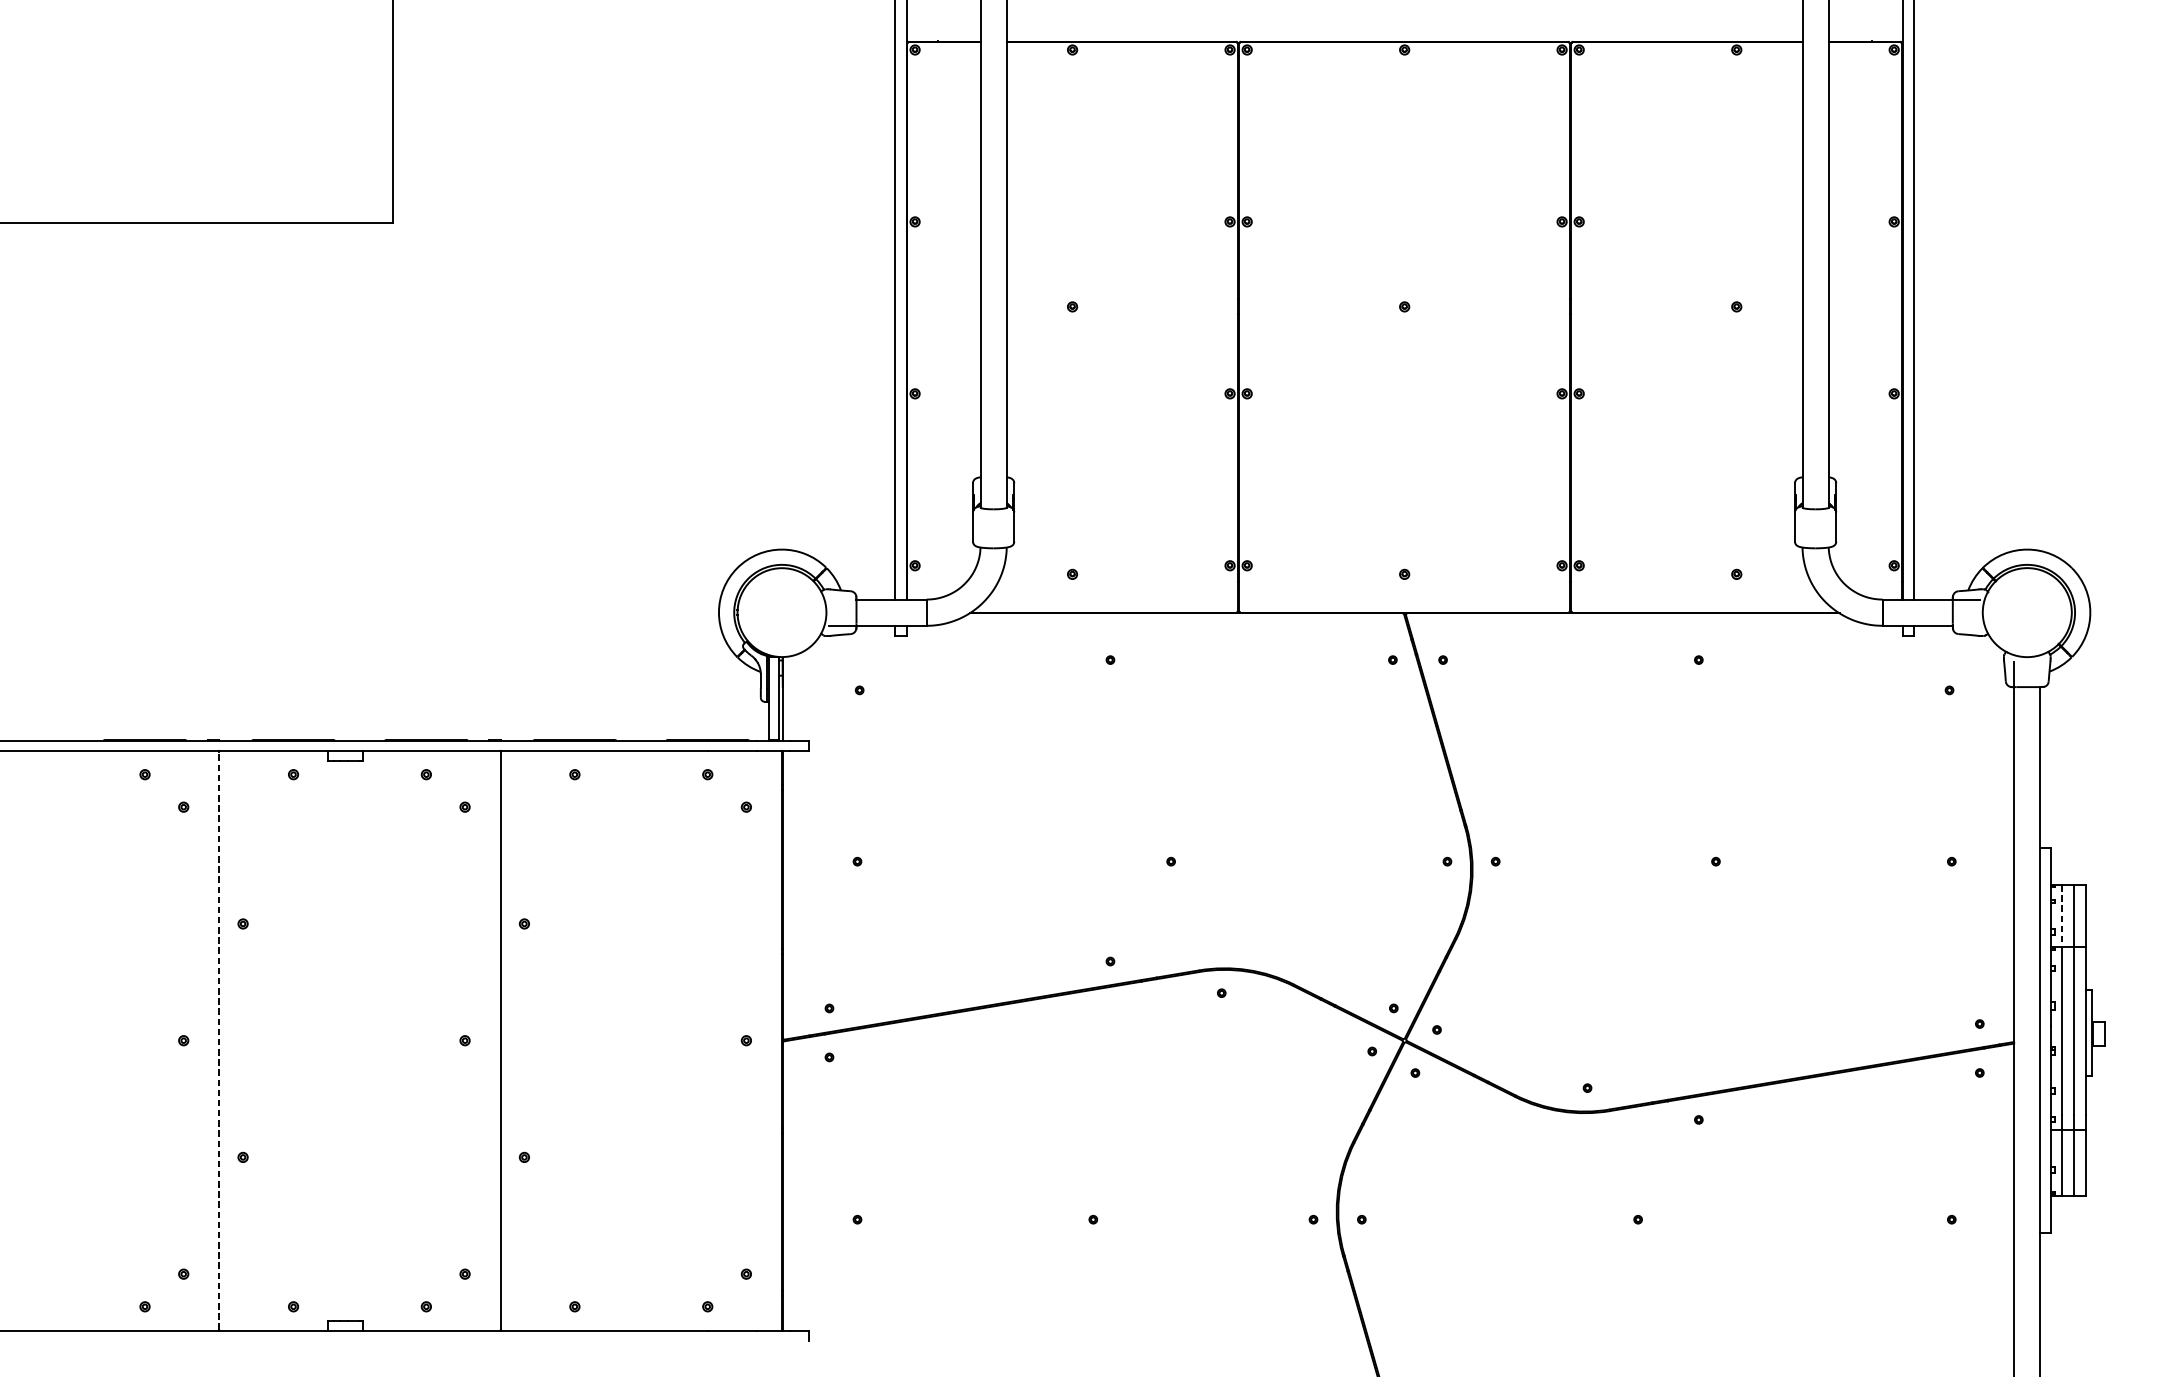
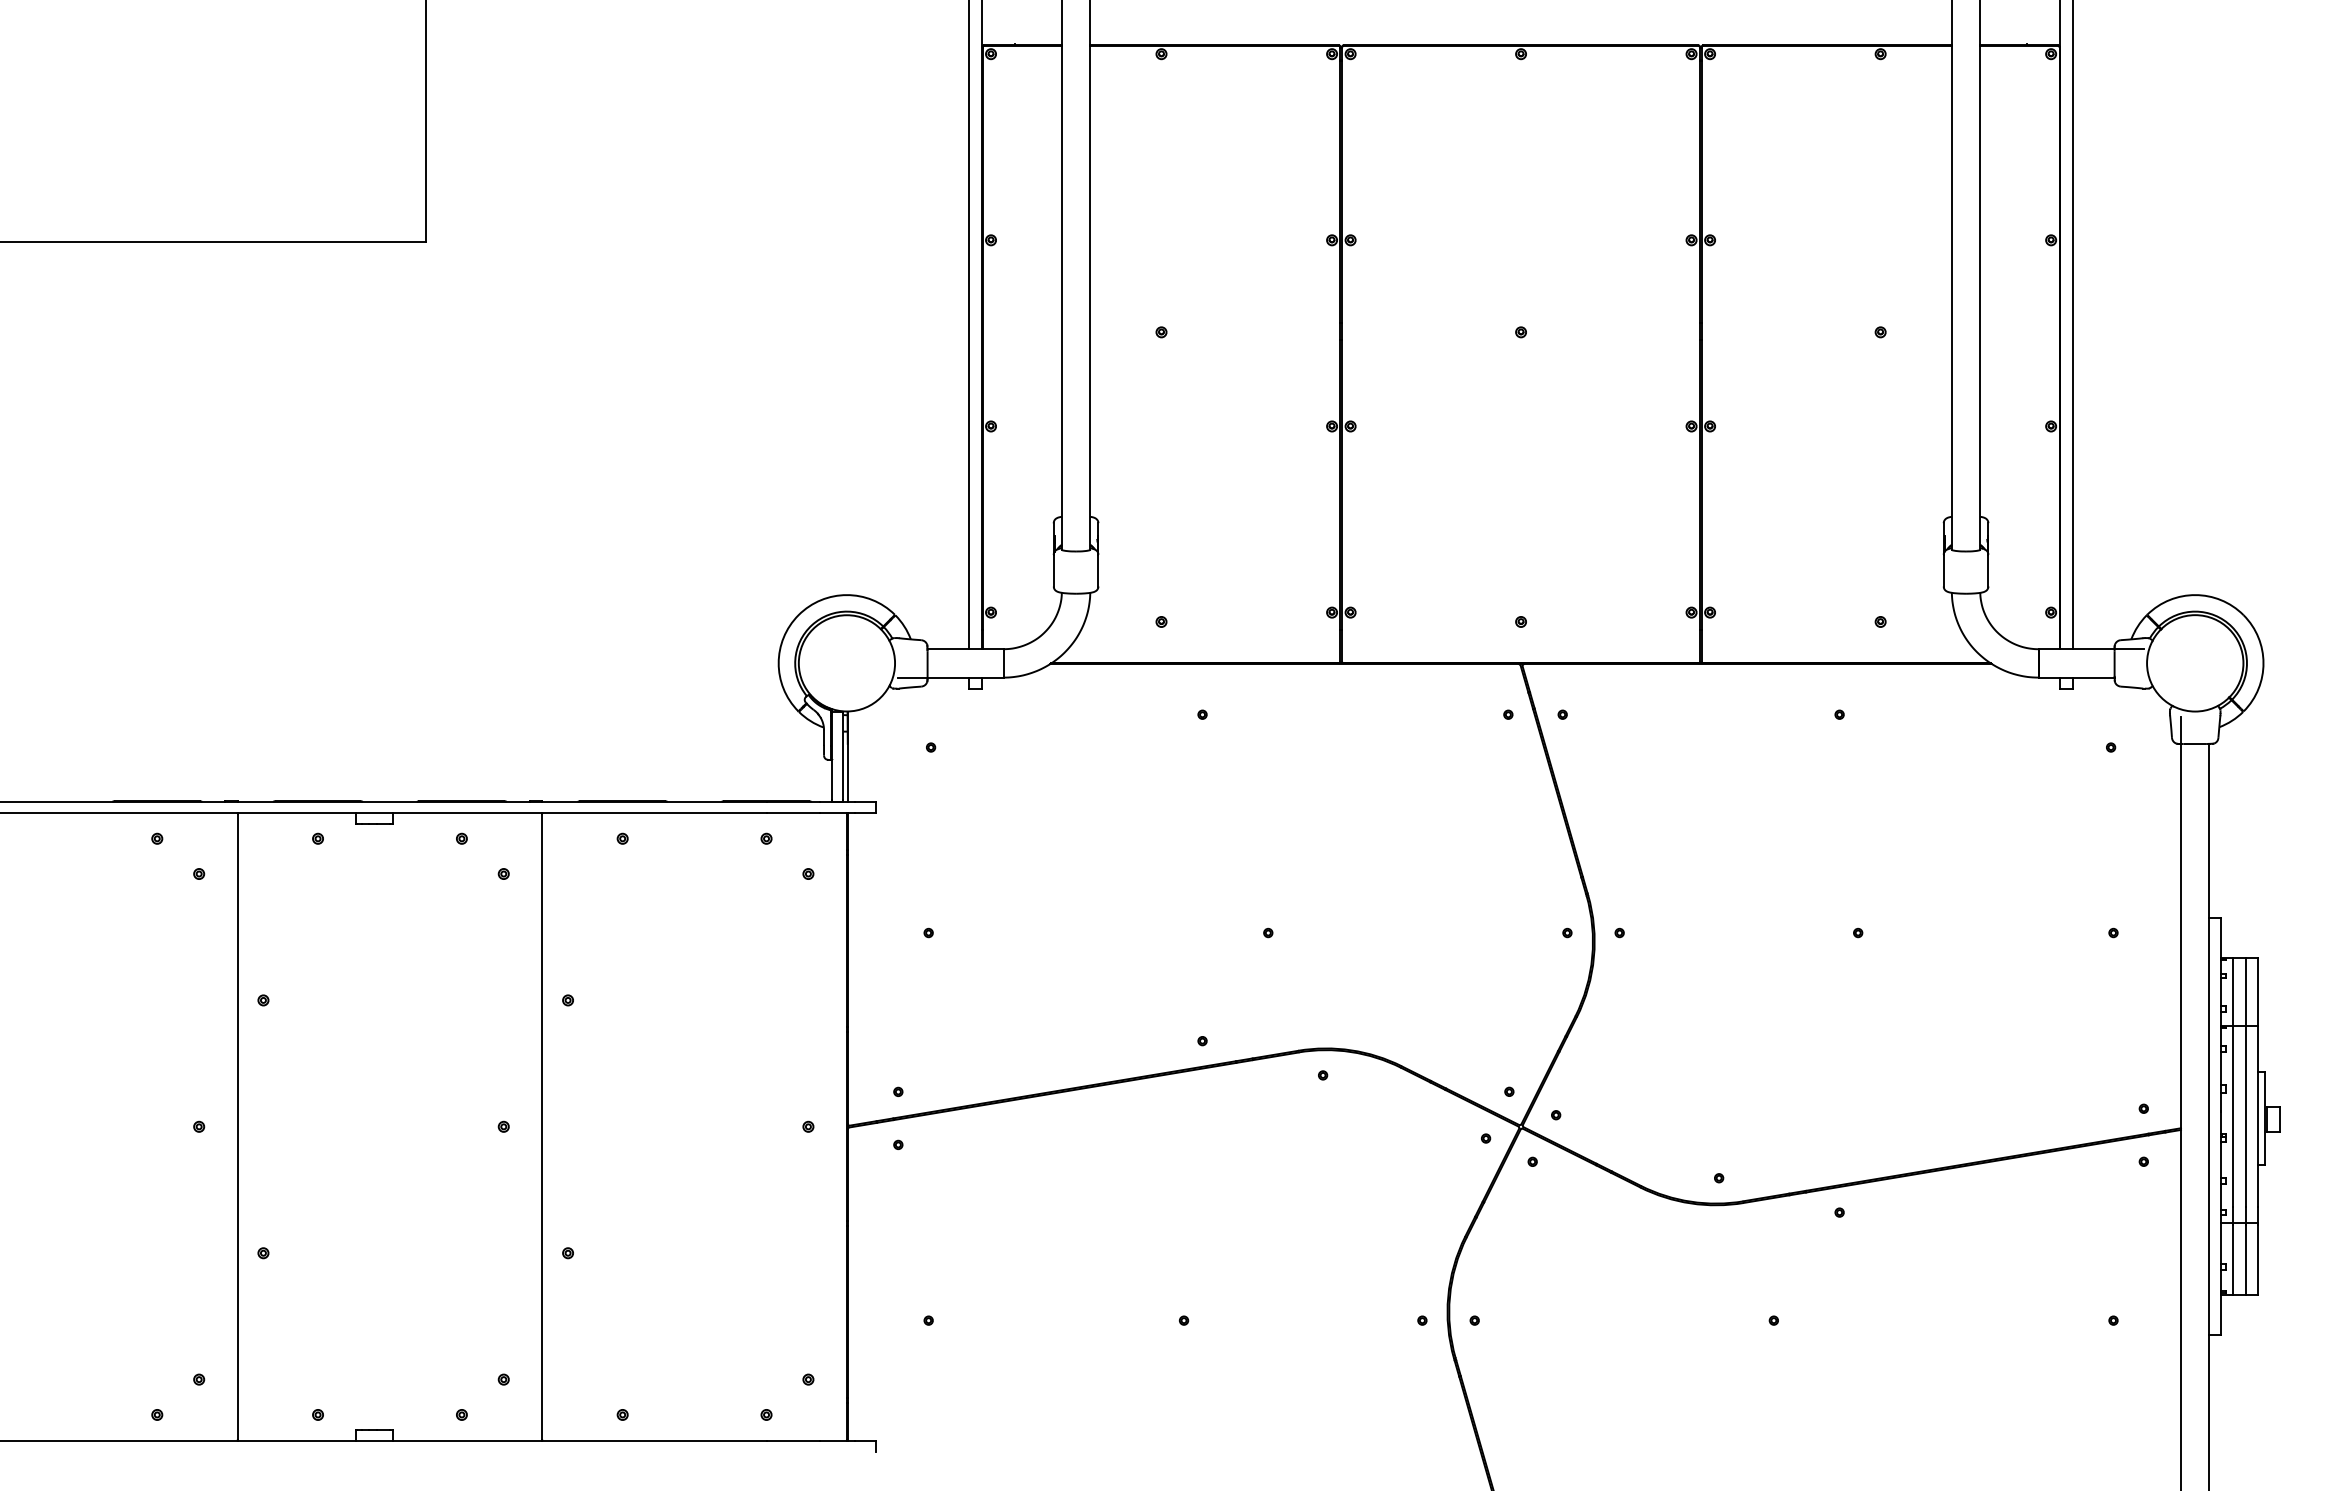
line: (2062, 916) -> (2233, 992), dashed -> solid
line: (219, 1040) -> (237, 1126), dashed -> solid

